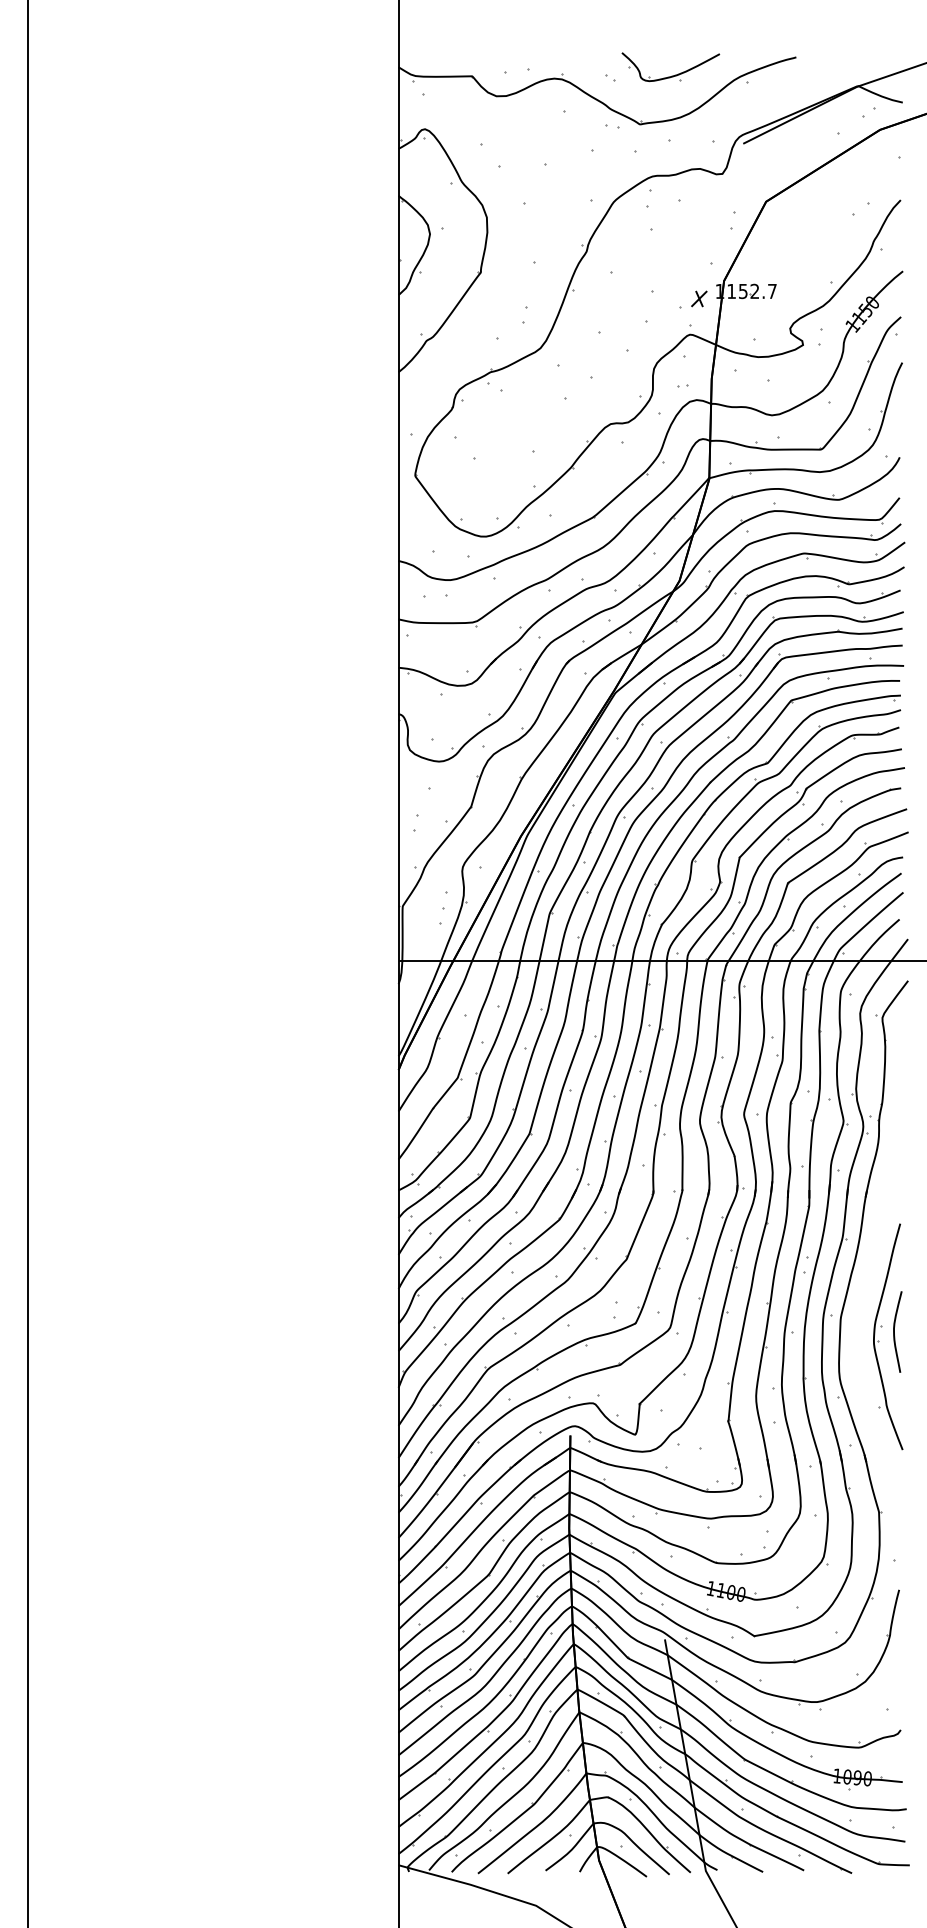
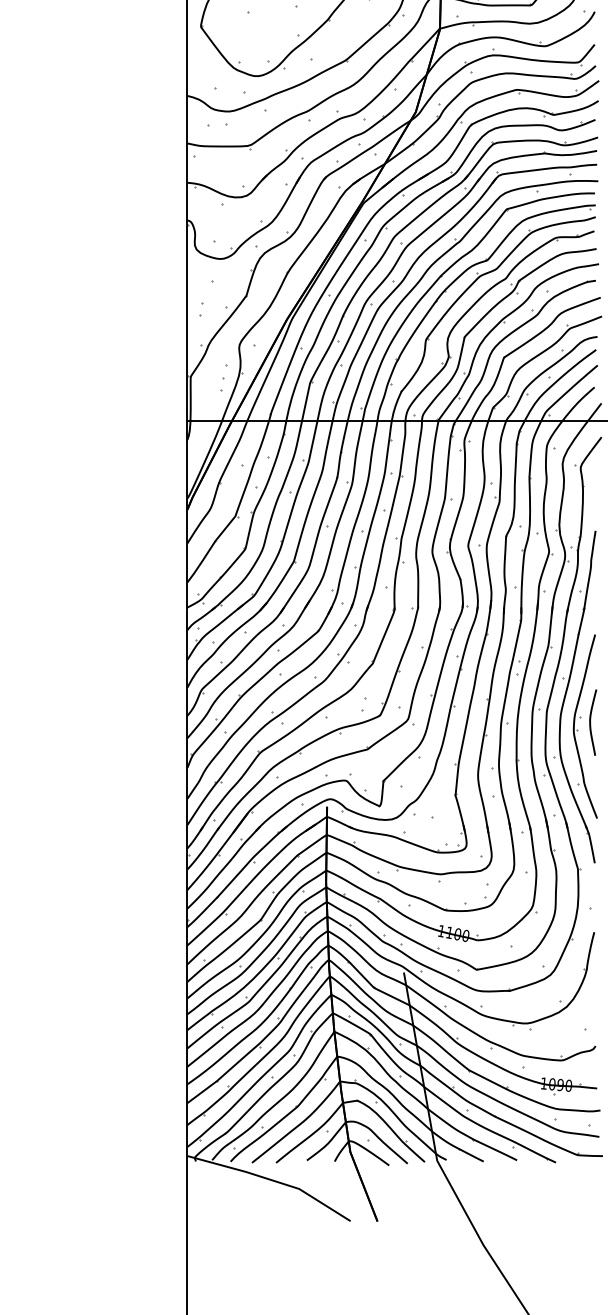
part: (864, 1299) -> (566, 696), added

